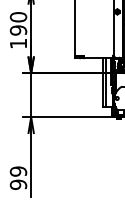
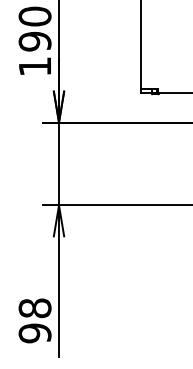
text: (18, 171) -> (35, 308), 99 -> 98

